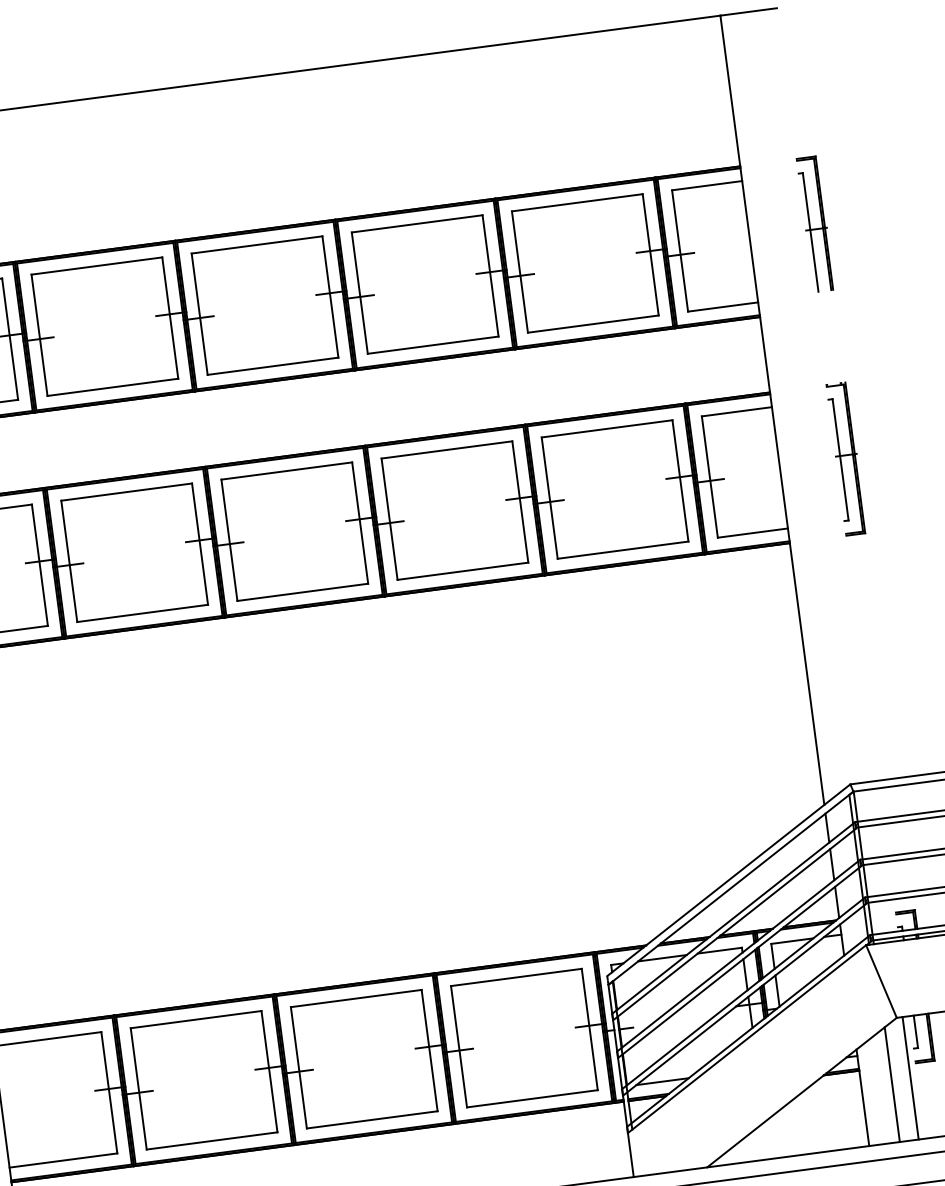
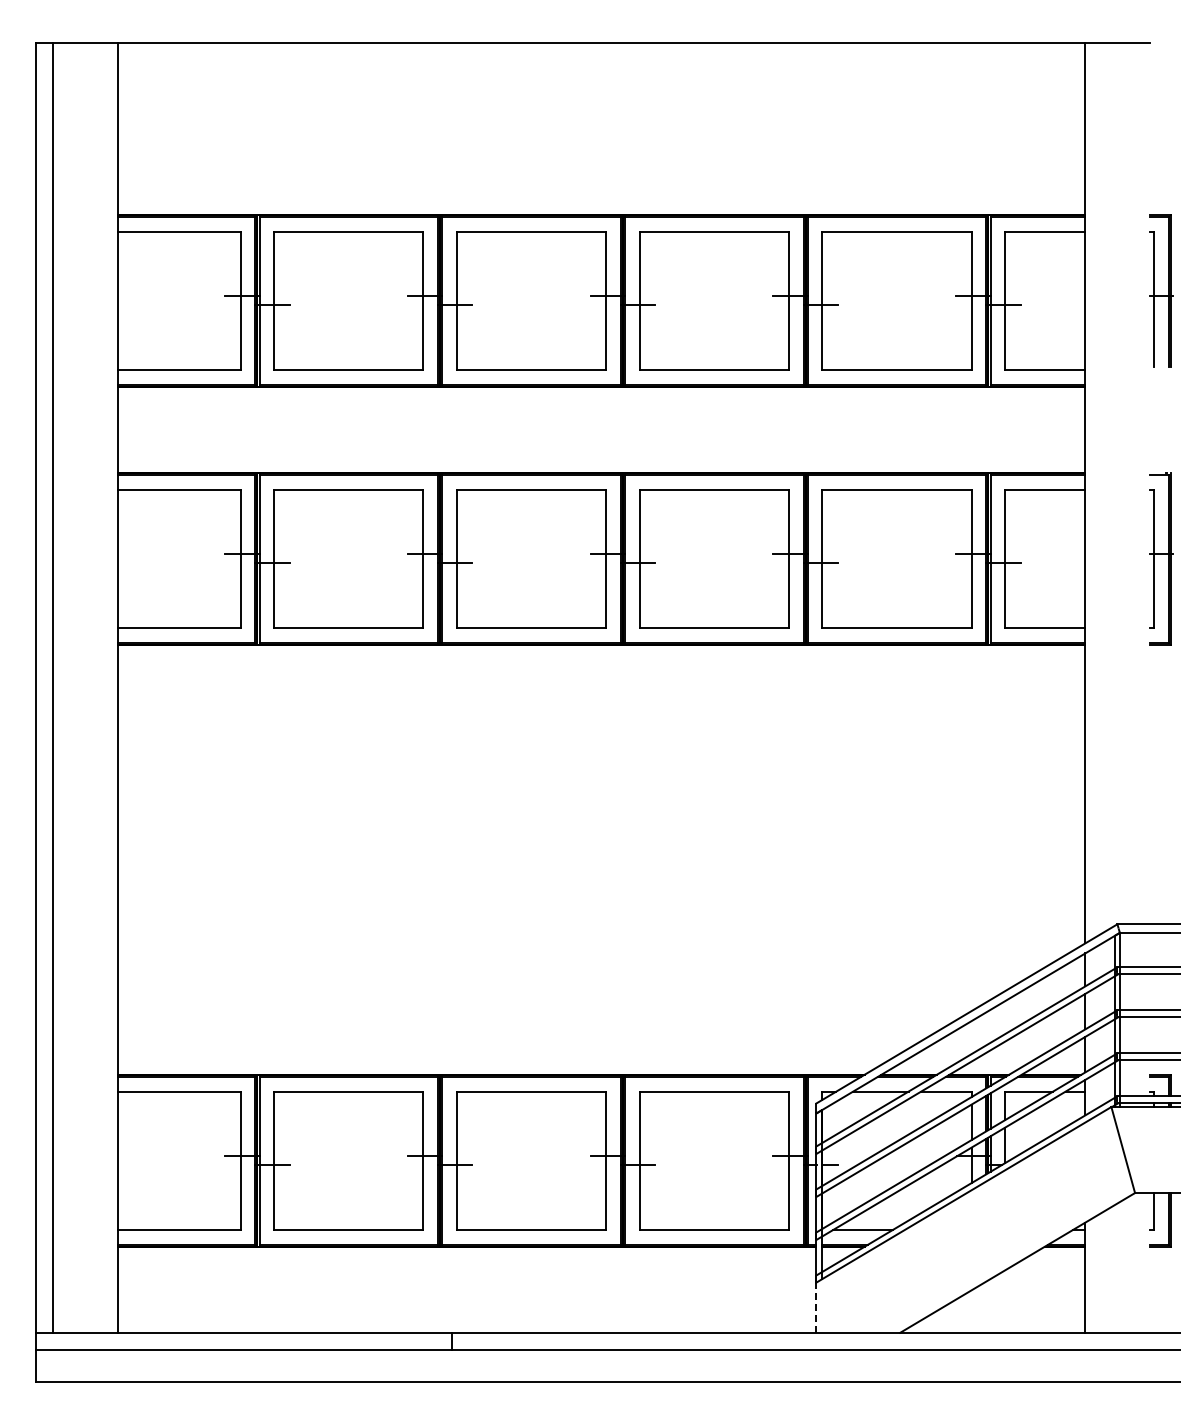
line: (910, 1077) -> (1141, 1262), removed
line: (892, 1083) -> (1120, 1266), removed
line: (630, 1154) -> (816, 1307), solid -> dashed

